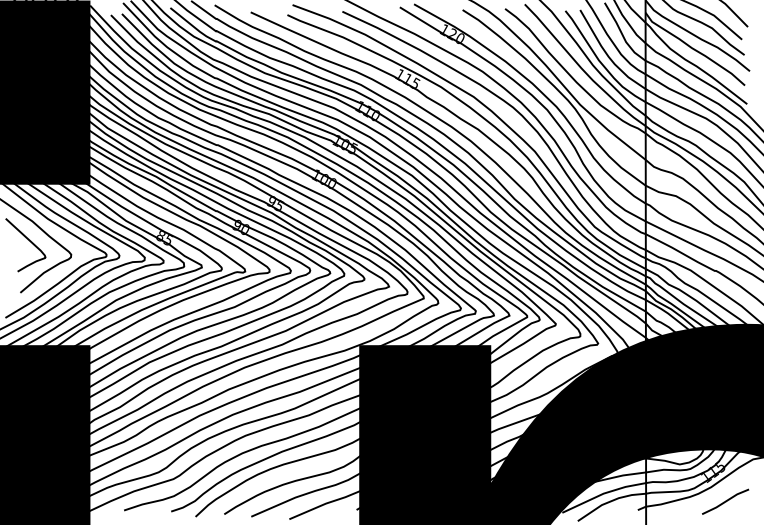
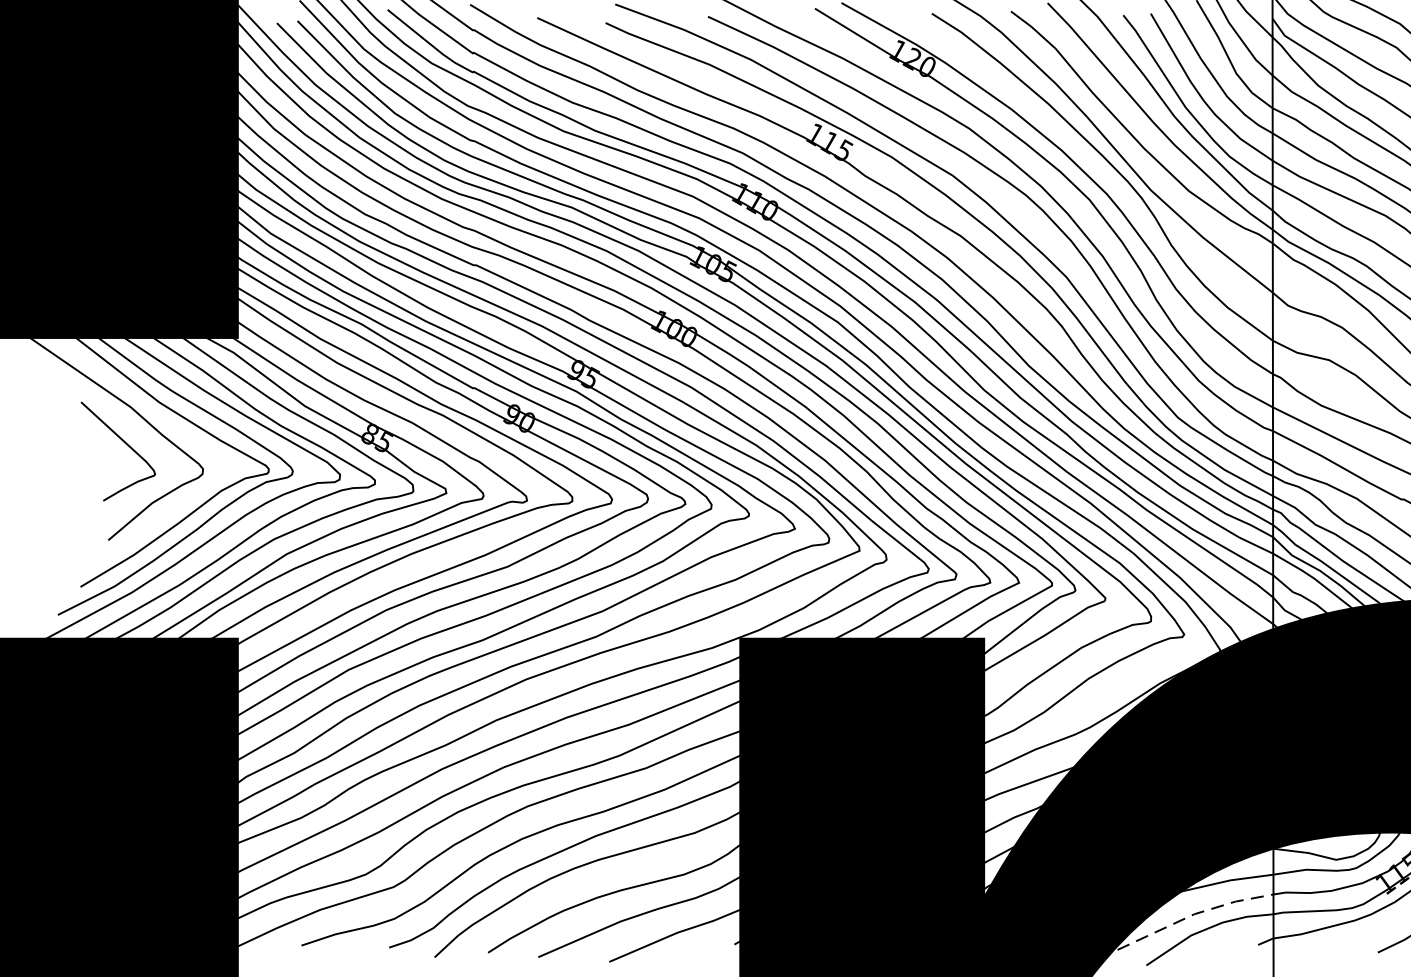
line: (603, 493) -> (1194, 913), solid -> dashed

